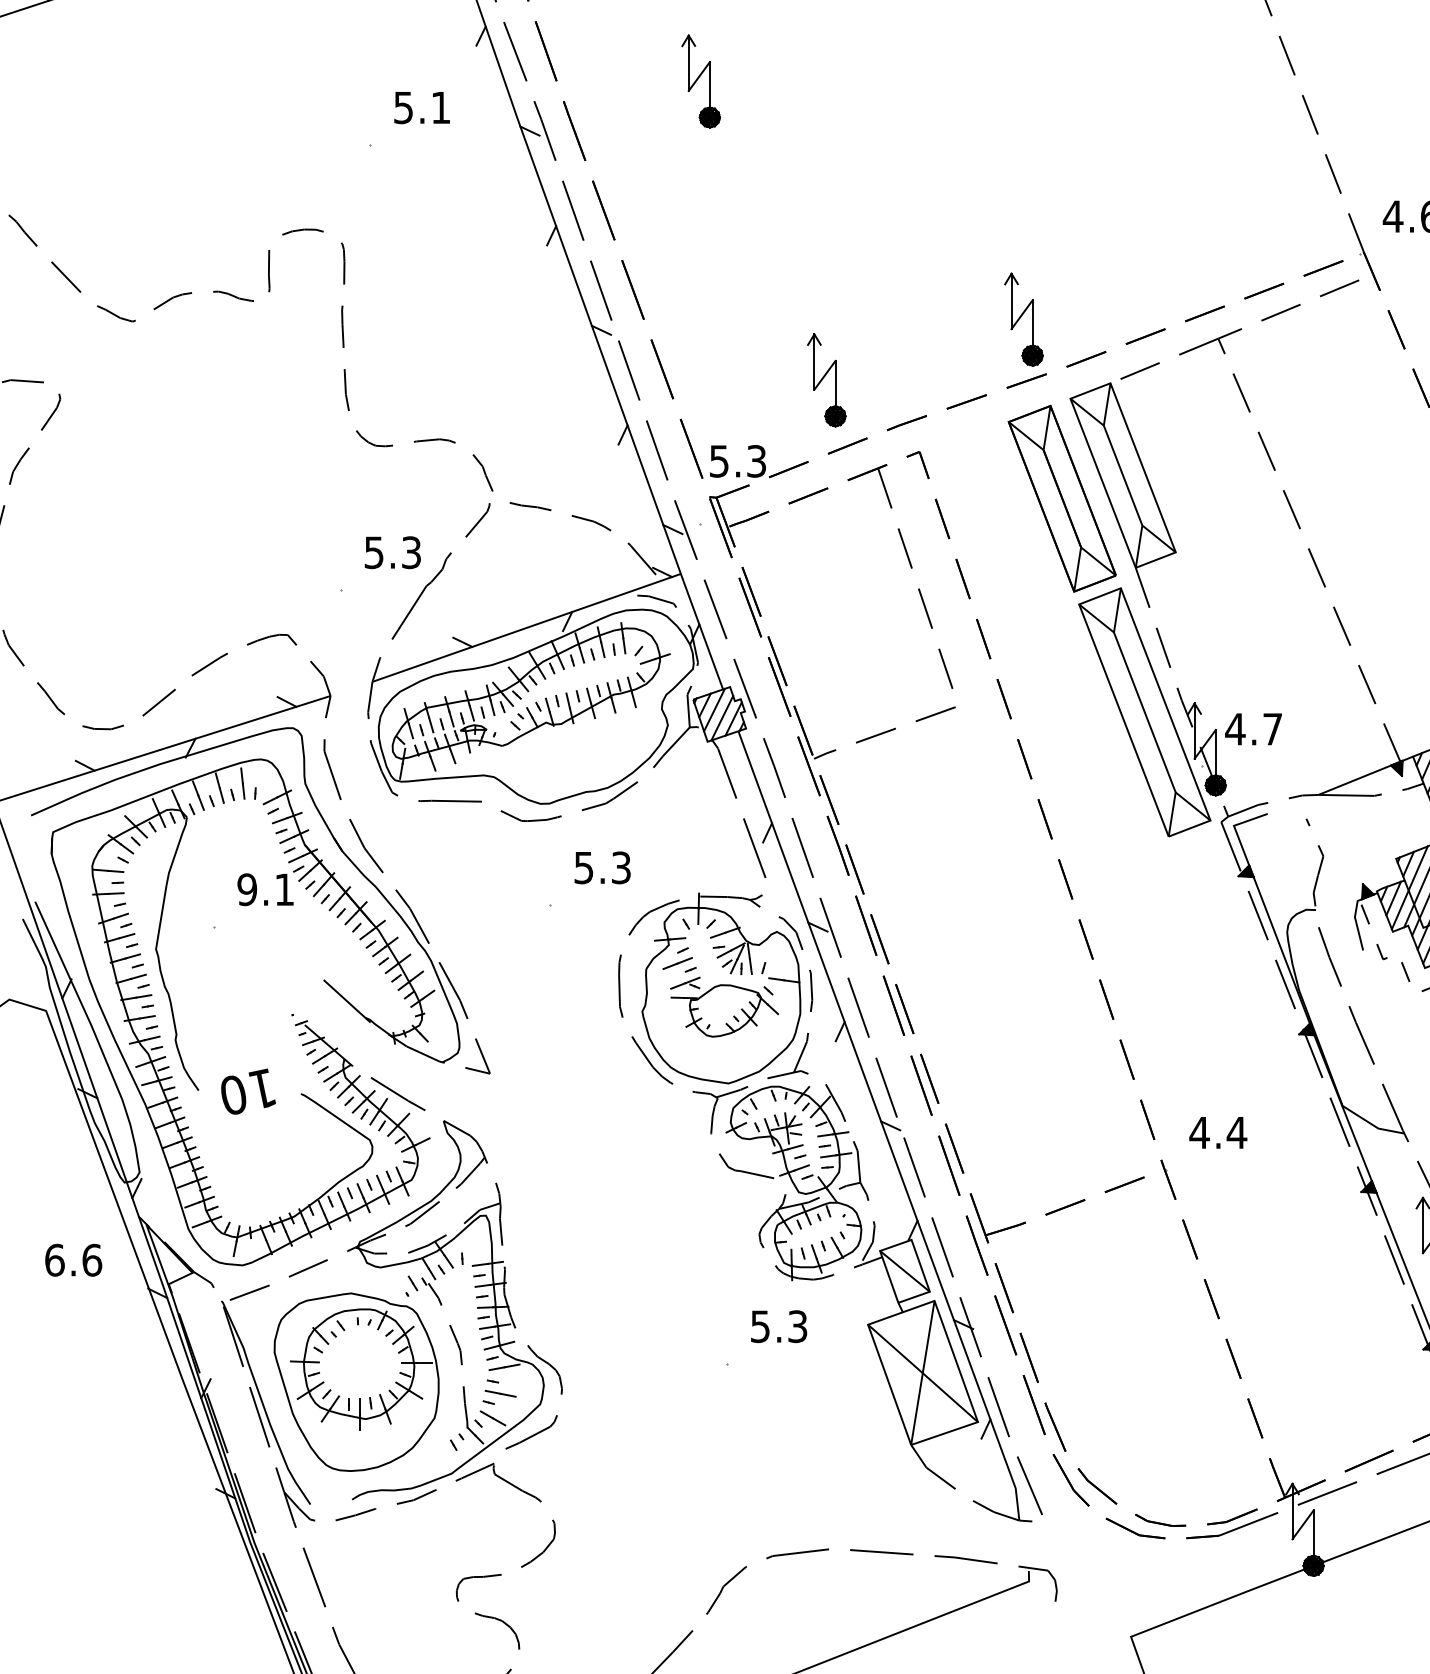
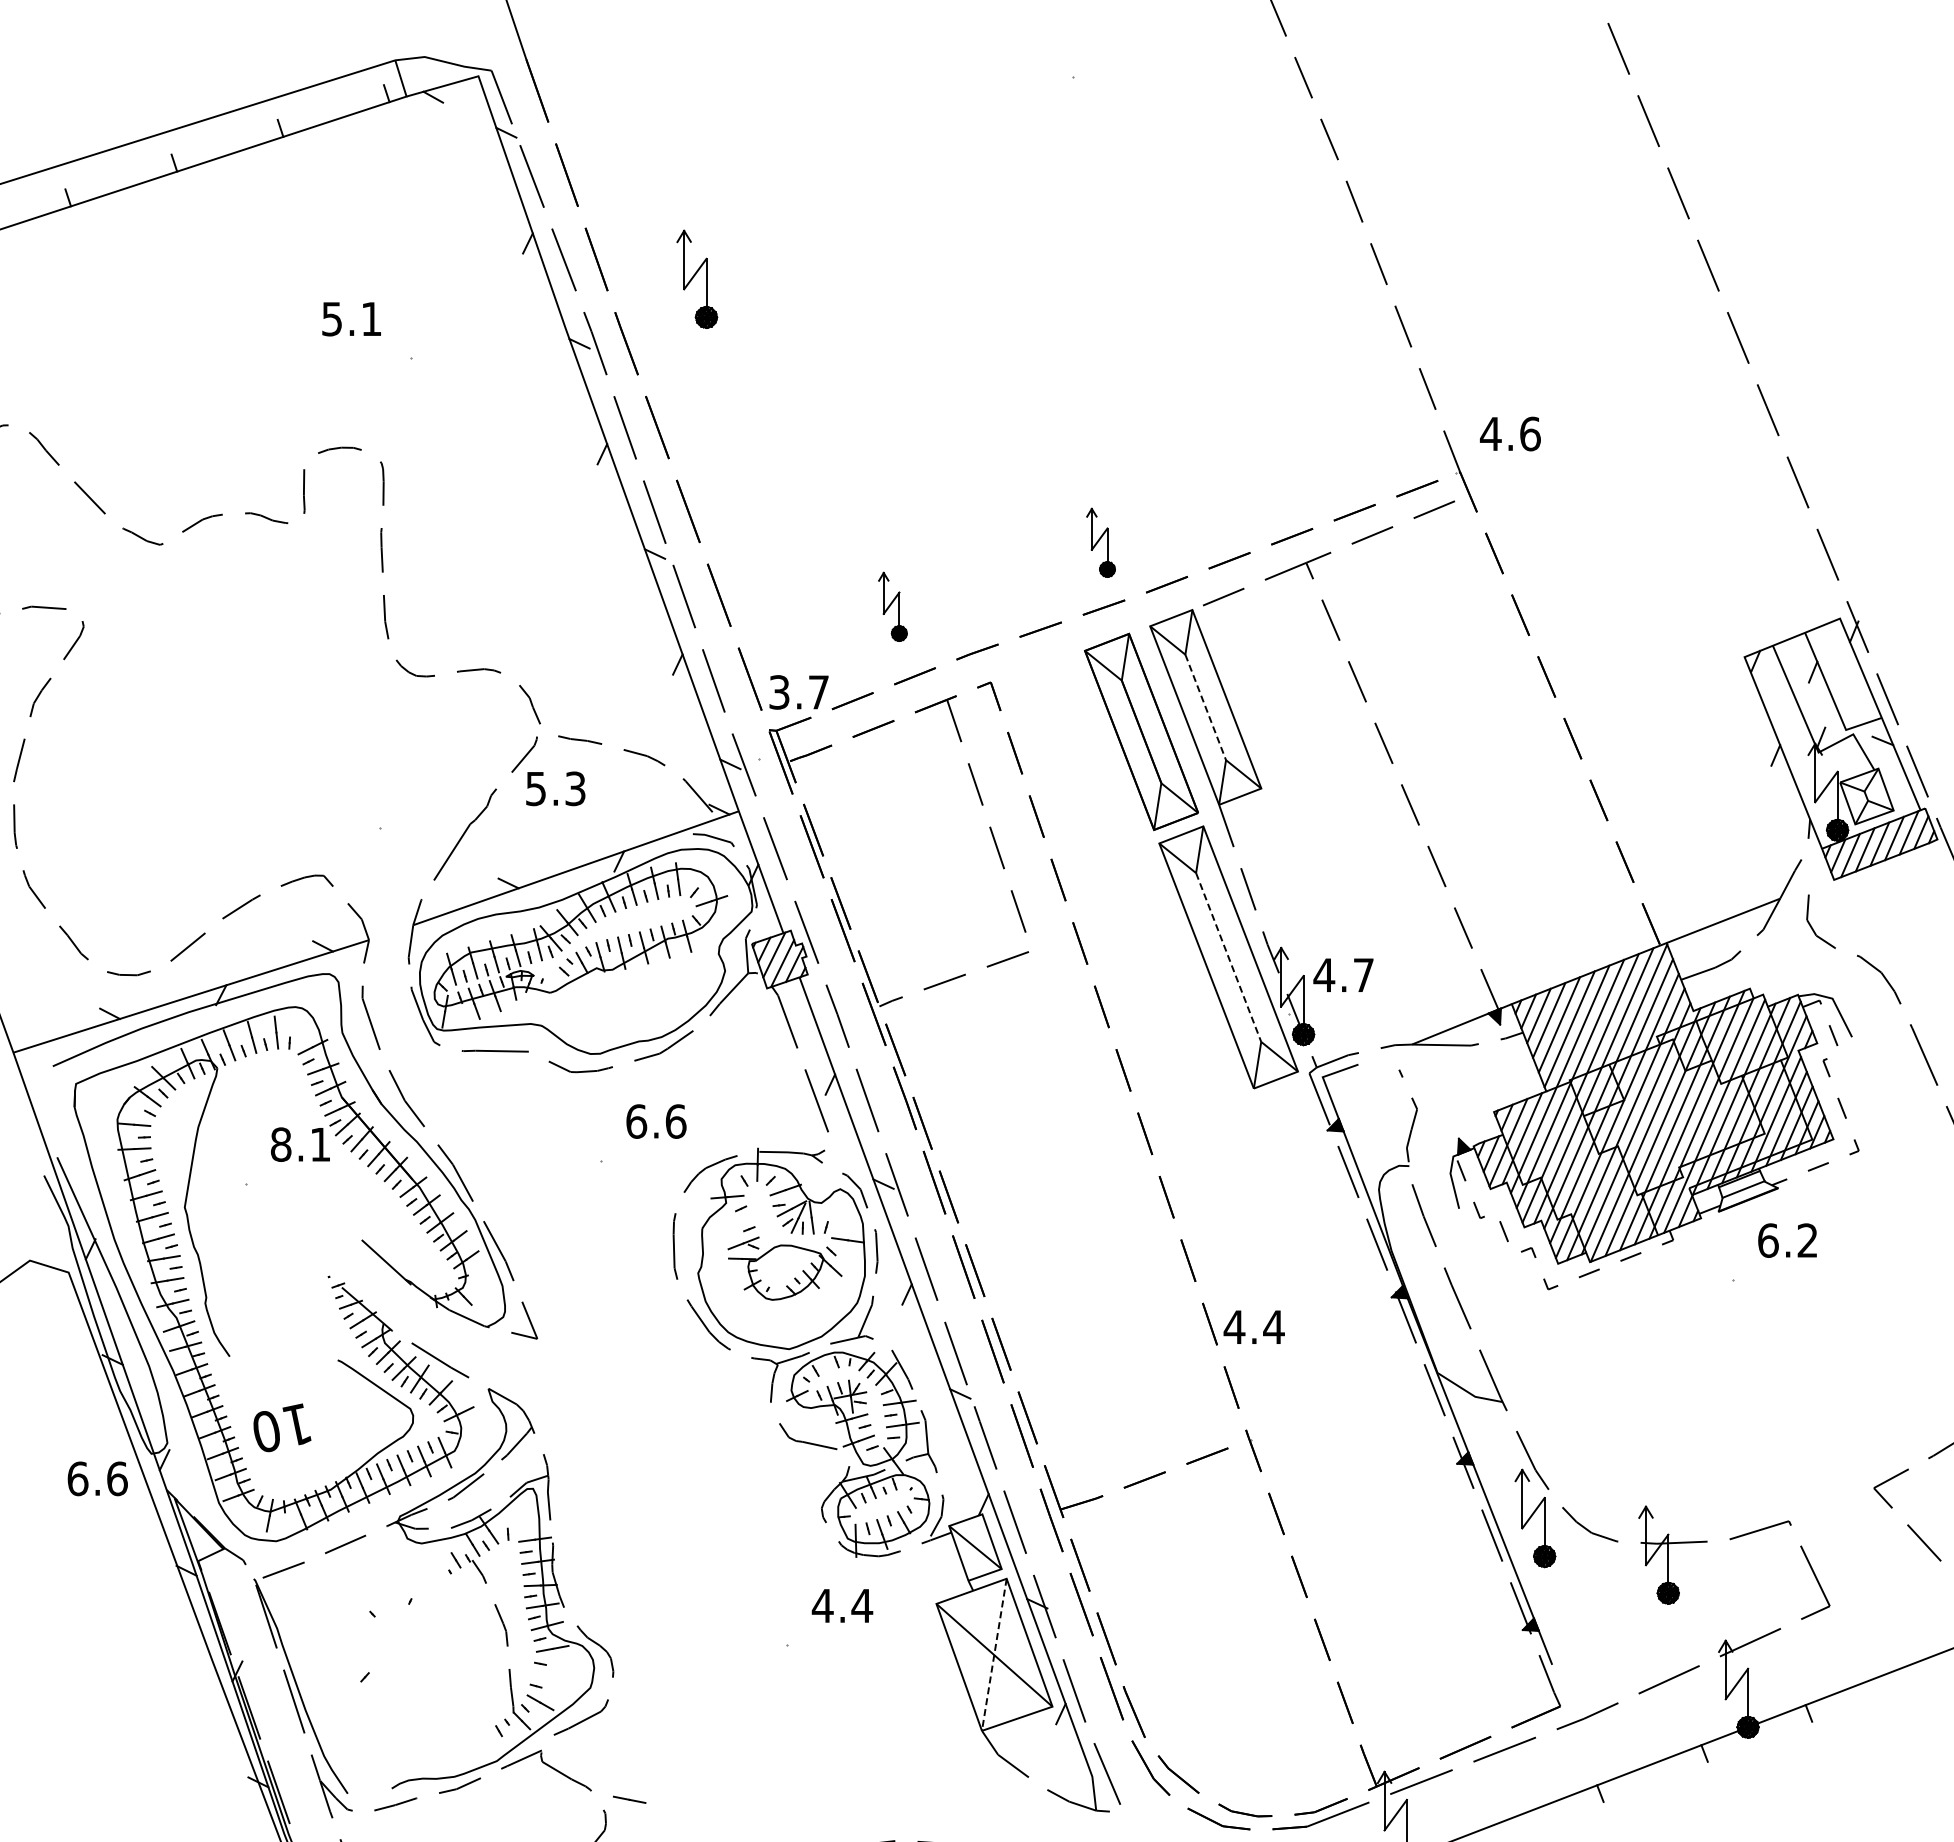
part: (701, 80) -> (697, 278), moved
text: (421, 108) -> (351, 319), moved
part: (1023, 319) -> (1100, 542), size x0.7
part: (826, 379) -> (892, 606), size x0.7
text: (738, 461) -> (799, 692), 5.3 -> 3.7
line: (1122, 475) -> (1205, 707), solid -> dashed
text: (392, 552) -> (555, 788), moved
line: (1144, 712) -> (1228, 957), solid -> dashed
text: (602, 867) -> (656, 1121), 5.3 -> 6.6
text: (246, 889) -> (280, 1144), 9.1 -> 8.1
line: (677, 963) -> (735, 1222), removed
text: (248, 1091) -> (282, 1427), moved
text: (1217, 1132) -> (1253, 1326), moved
text: (73, 1259) -> (97, 1478), moved
text: (779, 1326) -> (842, 1605), 5.3 -> 4.4
line: (923, 1373) -> (994, 1655), solid -> dashed
part: (356, 1382) -> (396, 1664), removed
line: (500, 1393) -> (629, 1799), moved

